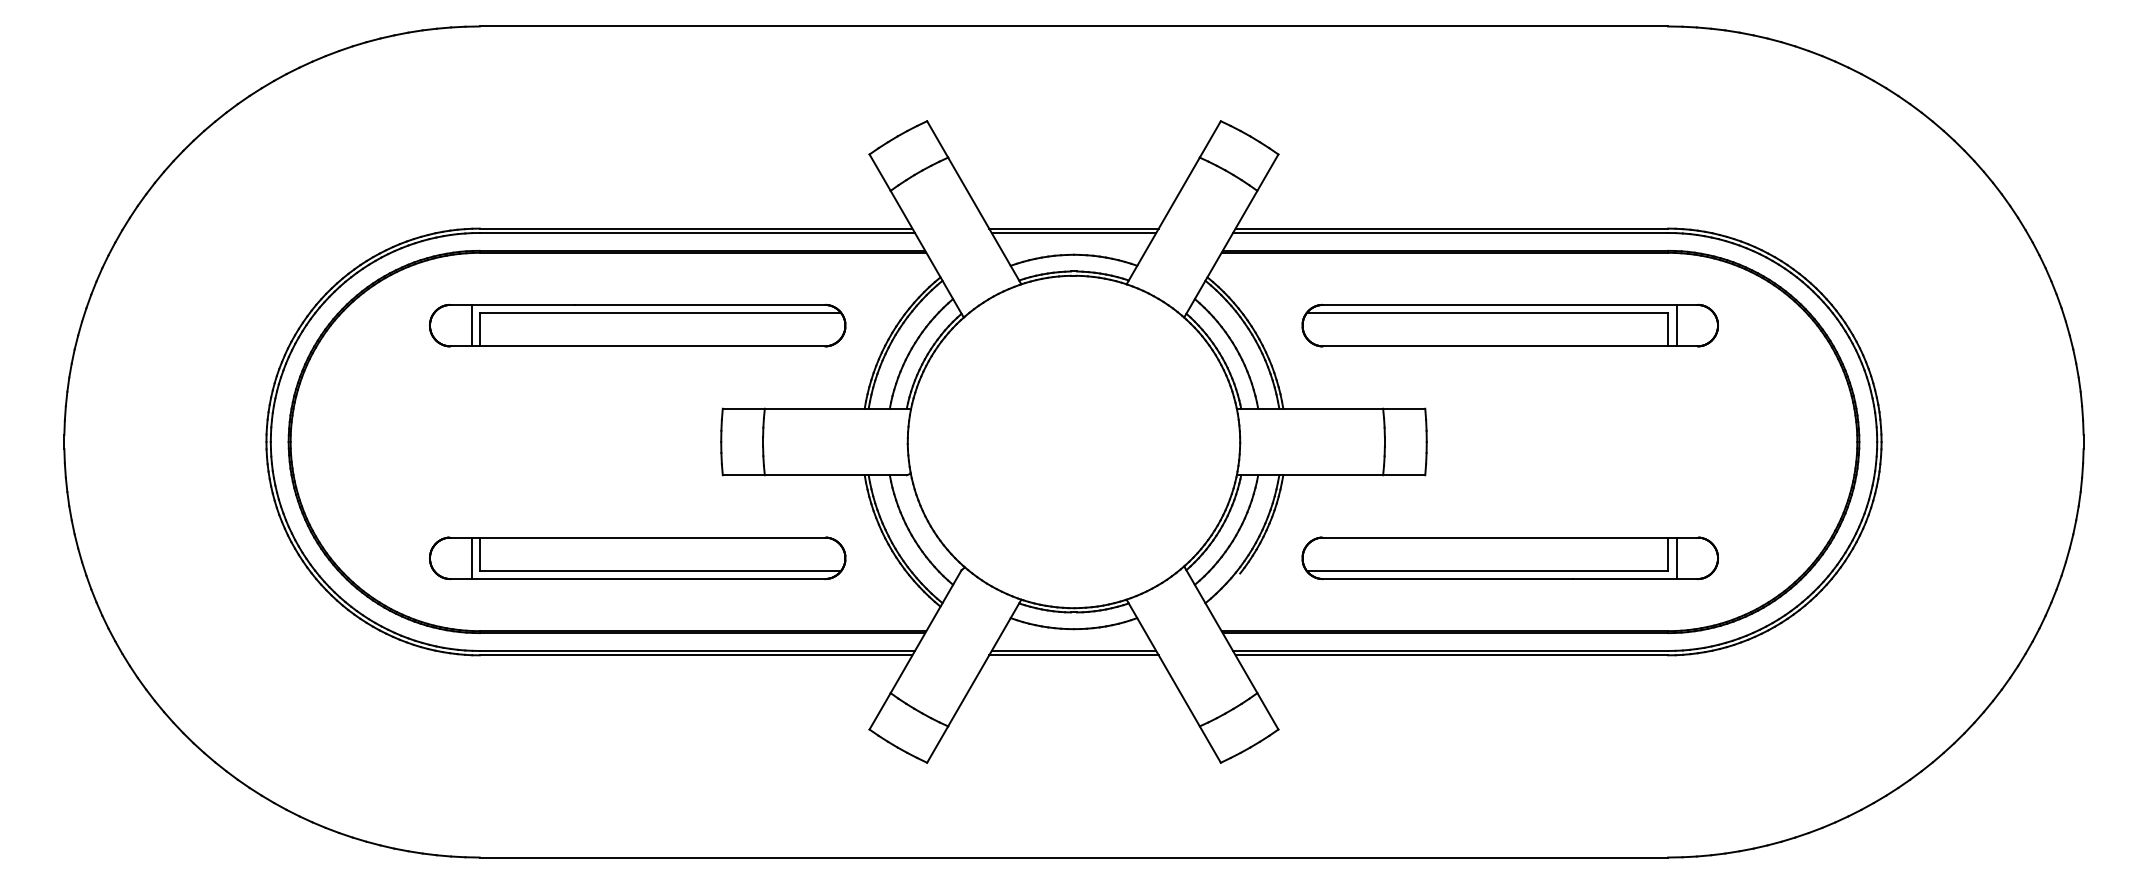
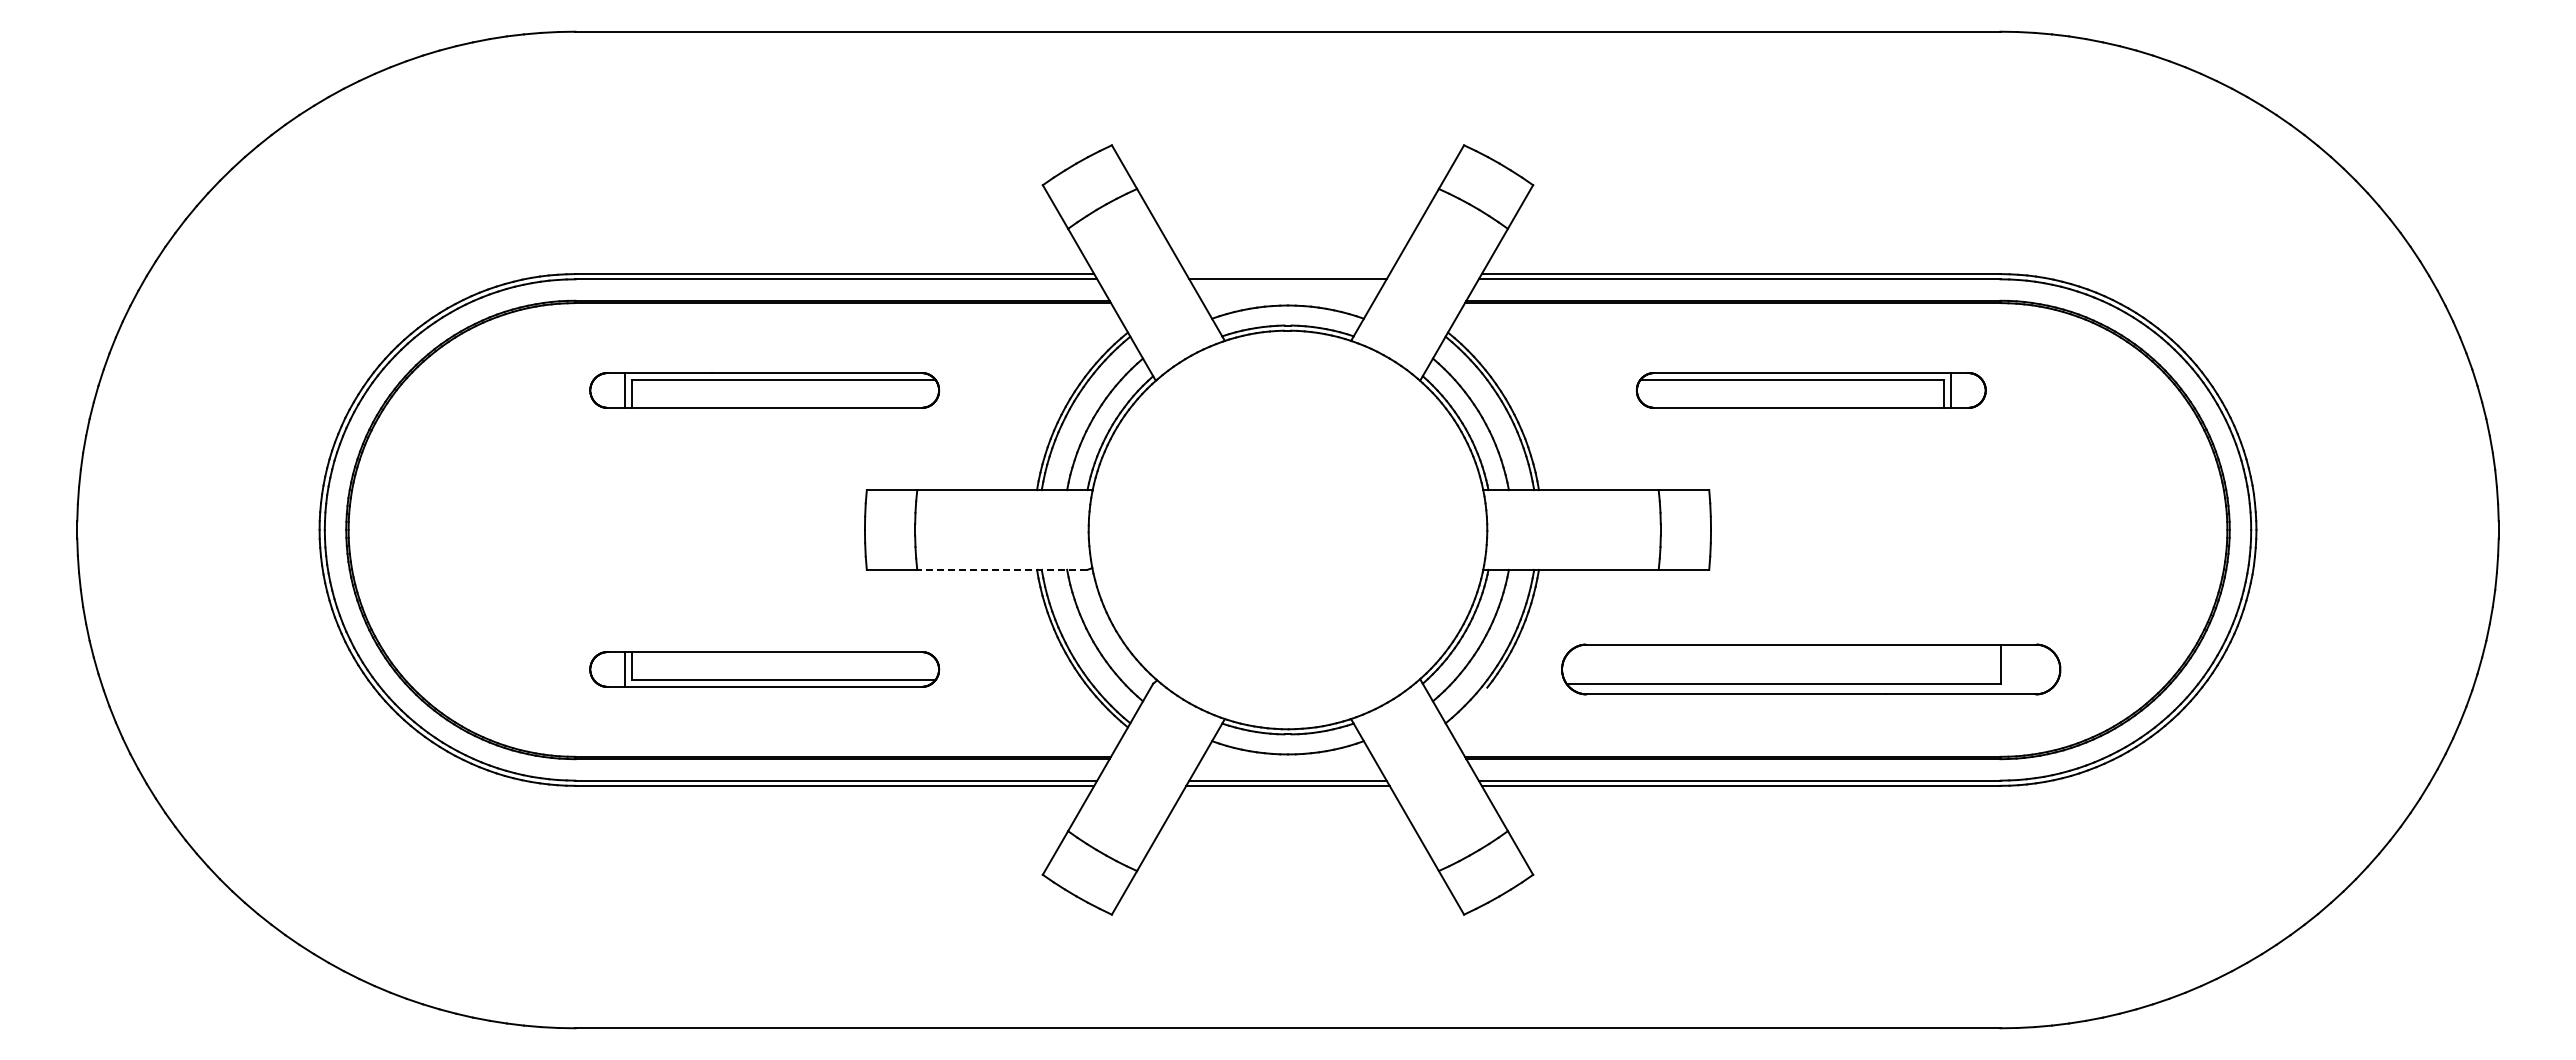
line: (1073, 228) -> (1287, 274), removed
part: (637, 325) -> (764, 390), size x0.7
part: (1510, 325) -> (1811, 390), size x0.7
line: (835, 474) -> (1001, 569), solid -> dashed
part: (637, 558) -> (764, 669), size x0.7
line: (1676, 558) -> (2010, 669), removed

